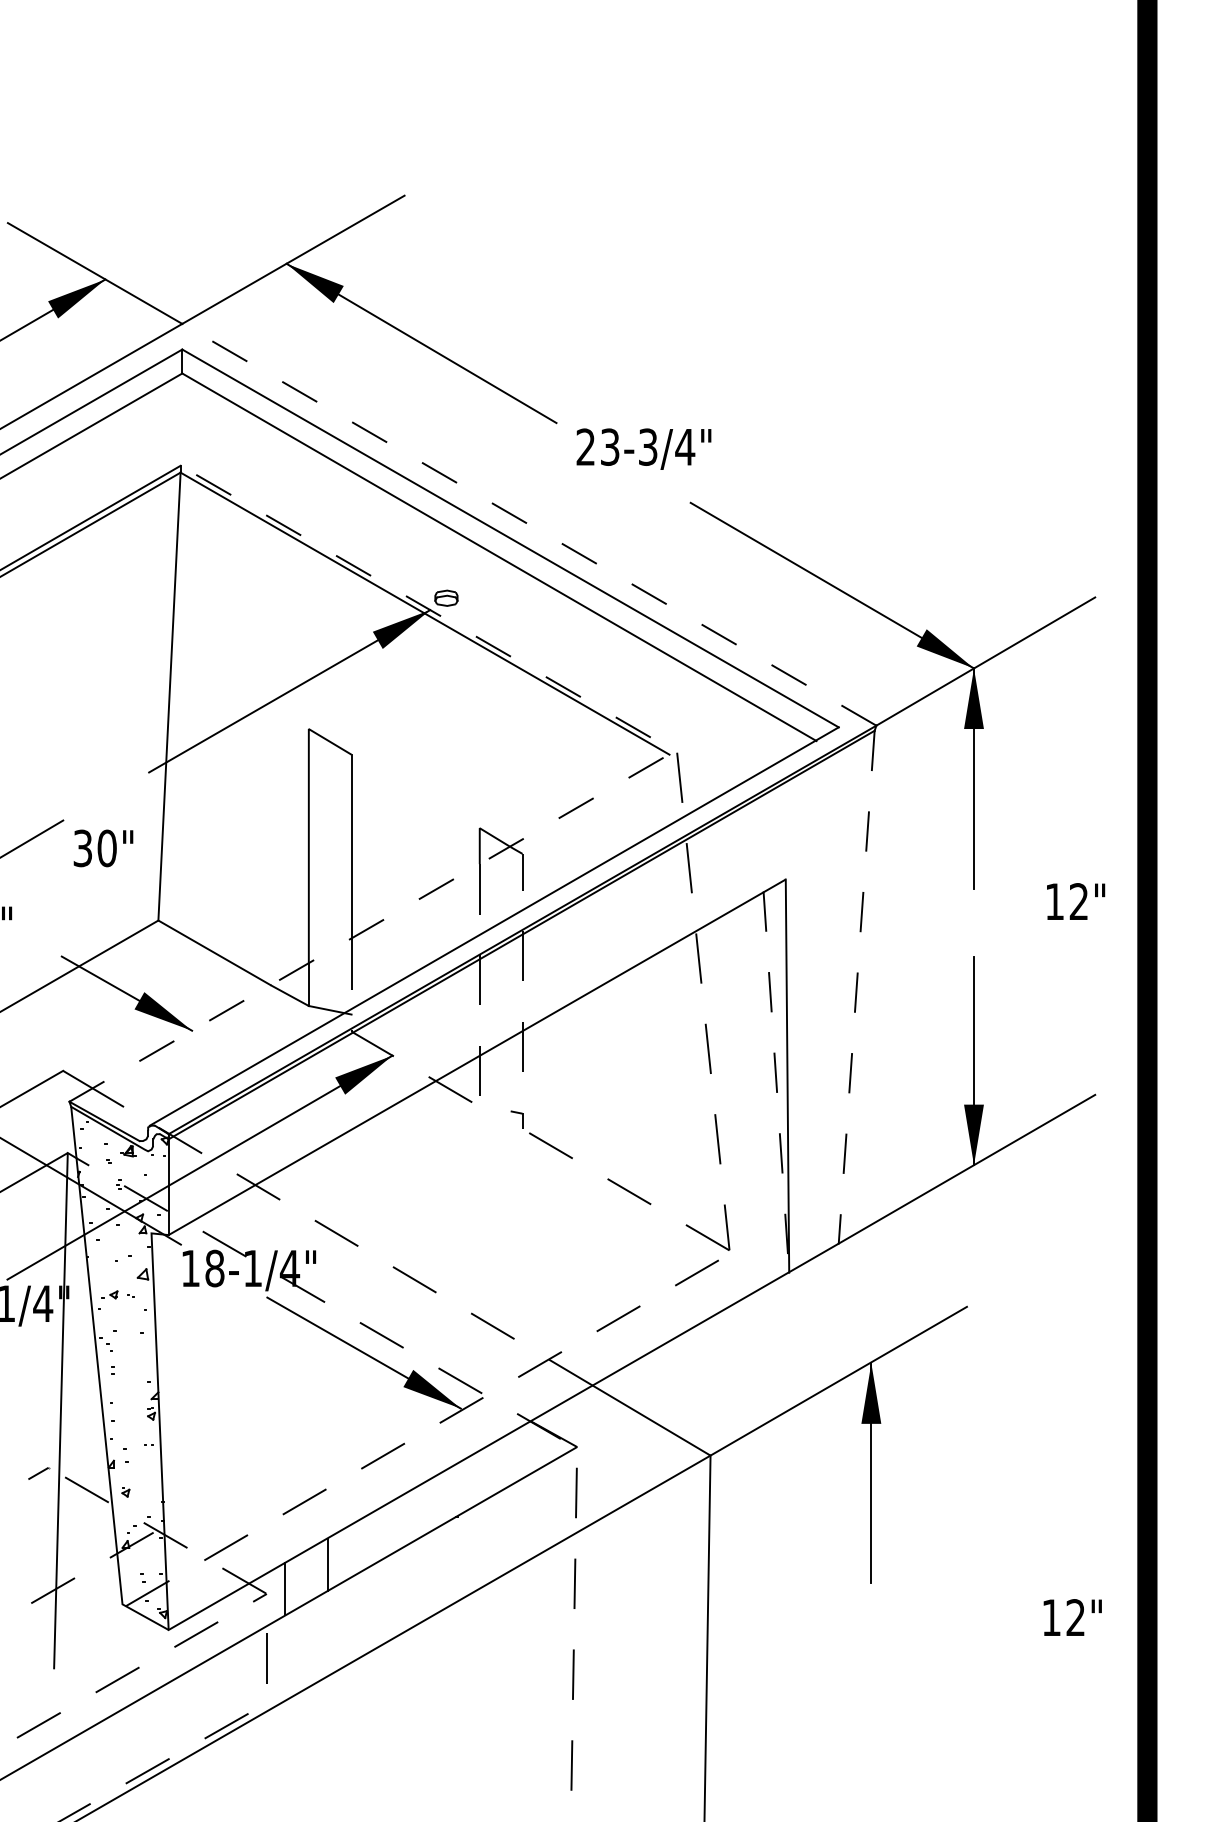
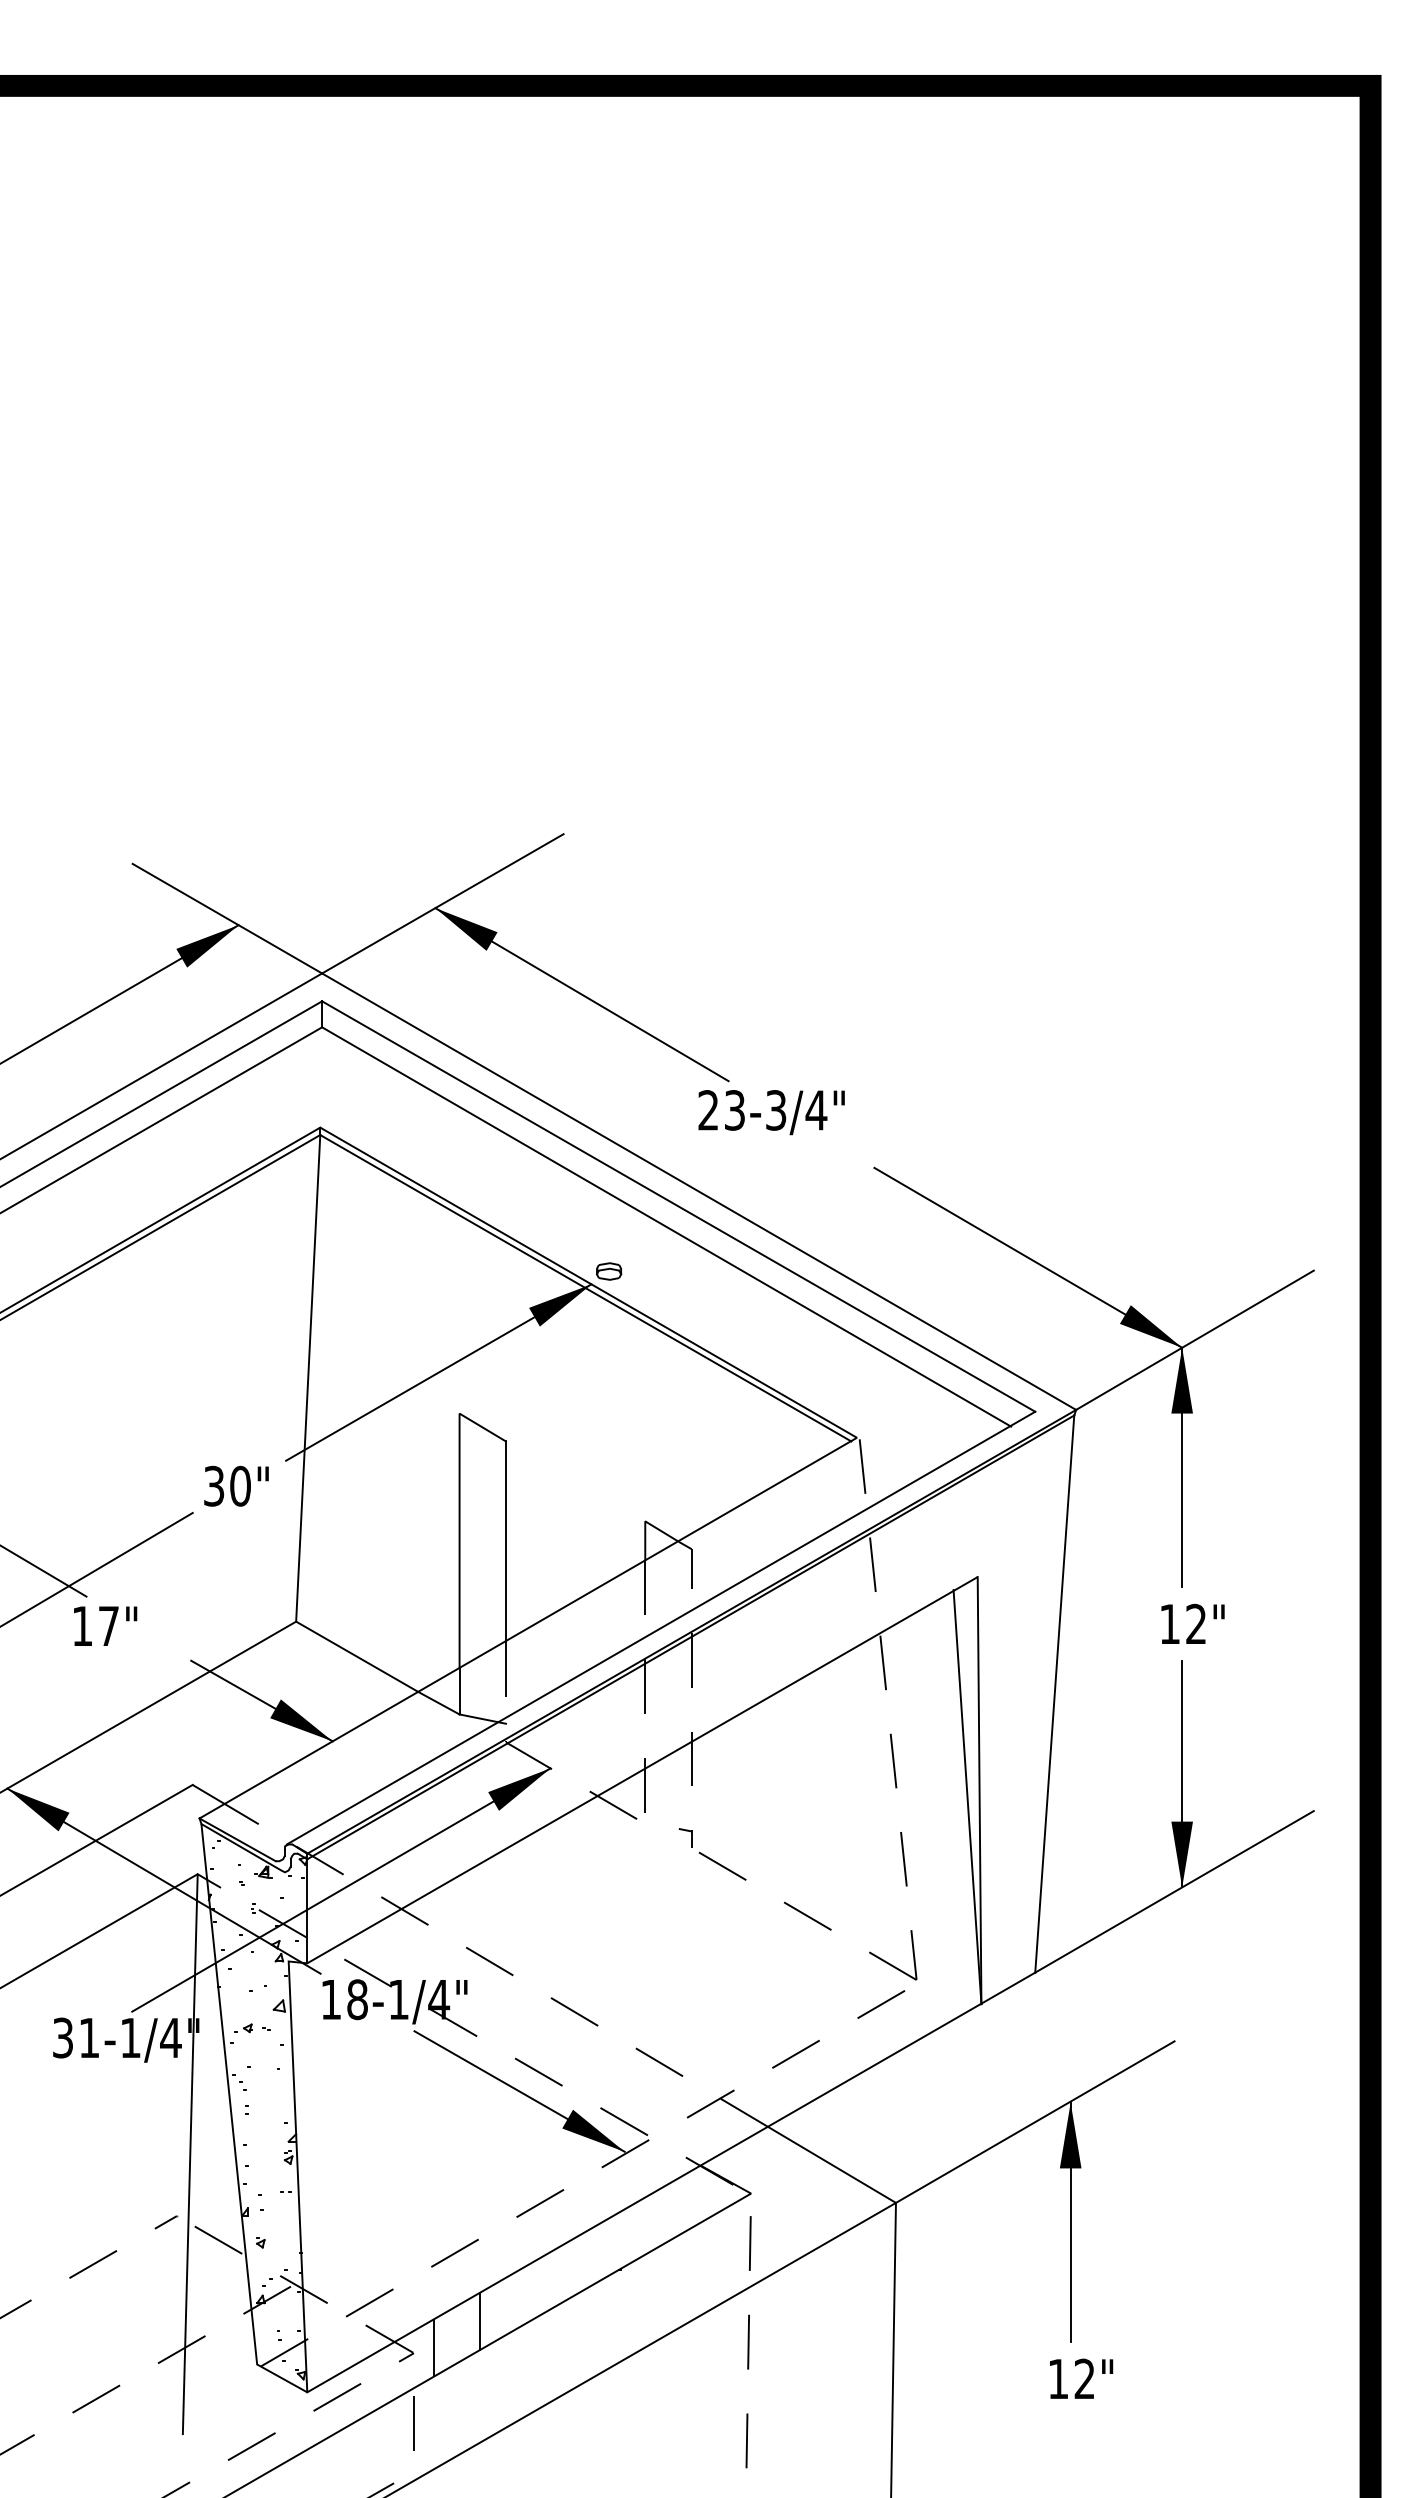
text: (643, 449) -> (771, 1112), moved
line: (529, 524) -> (699, 1191), dashed -> solid
line: (619, 783) -> (797, 1472), dashed -> solid
text: (103, 847) -> (236, 1485), moved
text: (1075, 901) -> (1192, 1623), moved
line: (856, 987) -> (1054, 1694), dashed -> solid
line: (776, 1082) -> (967, 1797), dashed -> solid
text: (1072, 1617) -> (1081, 2378), moved

